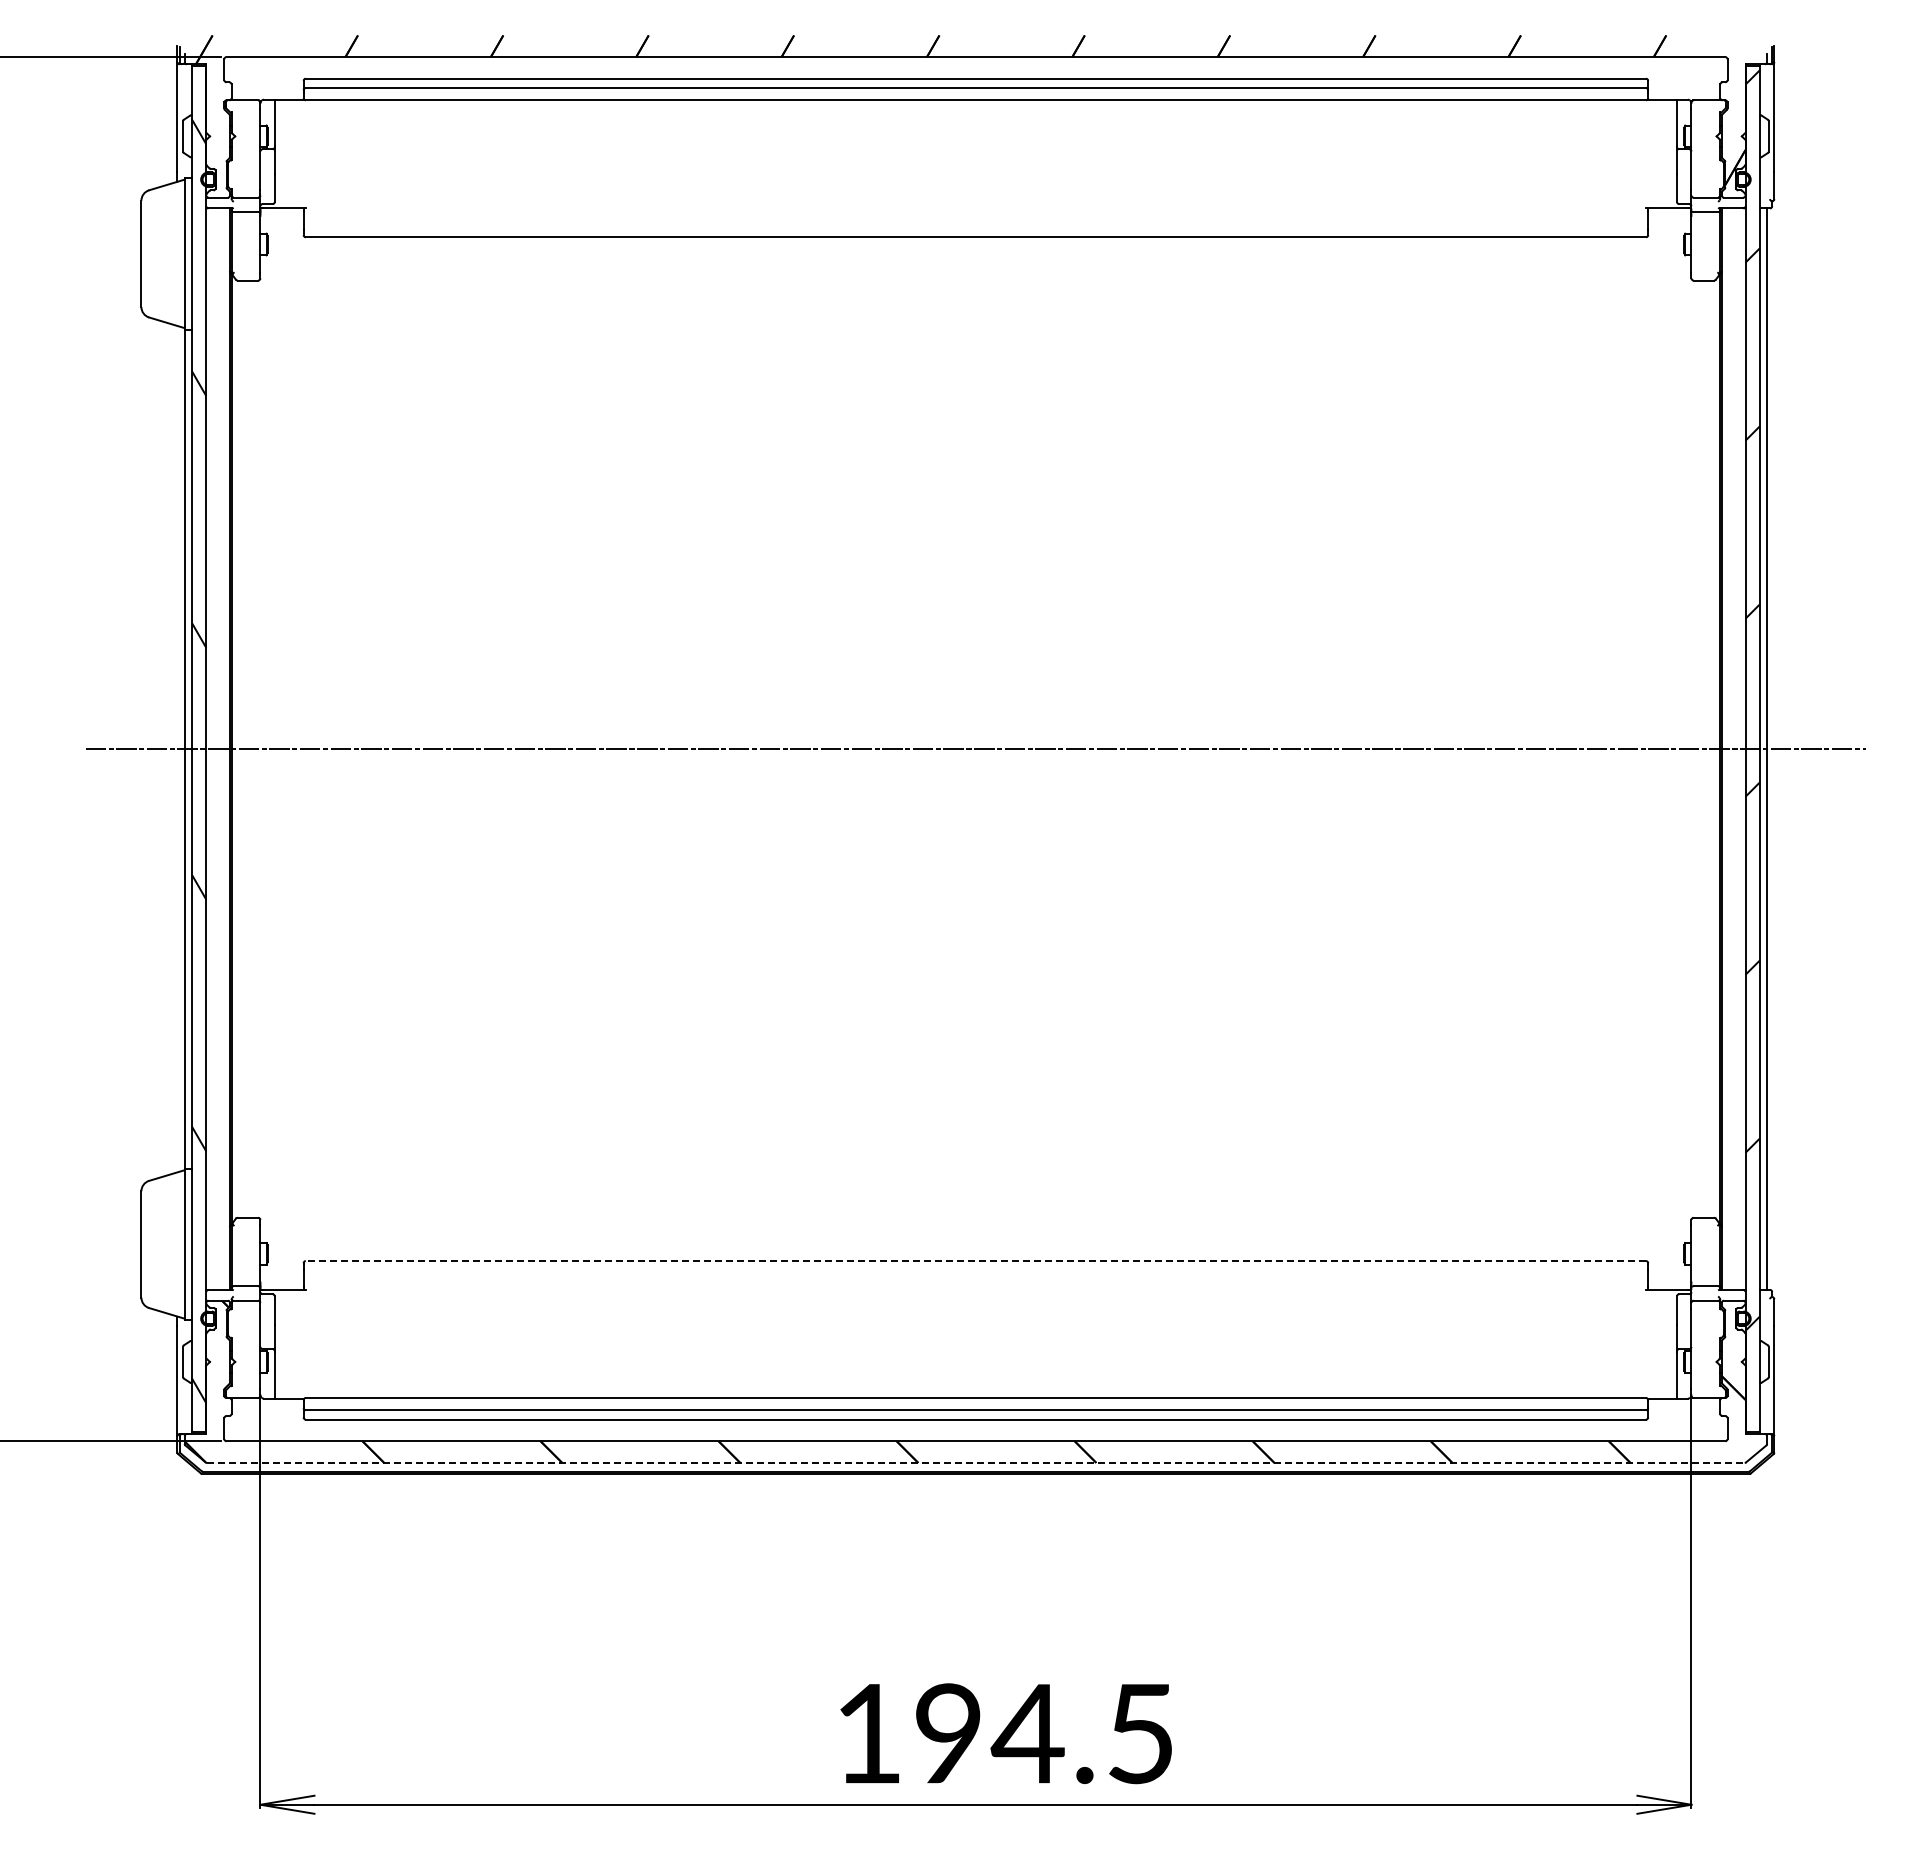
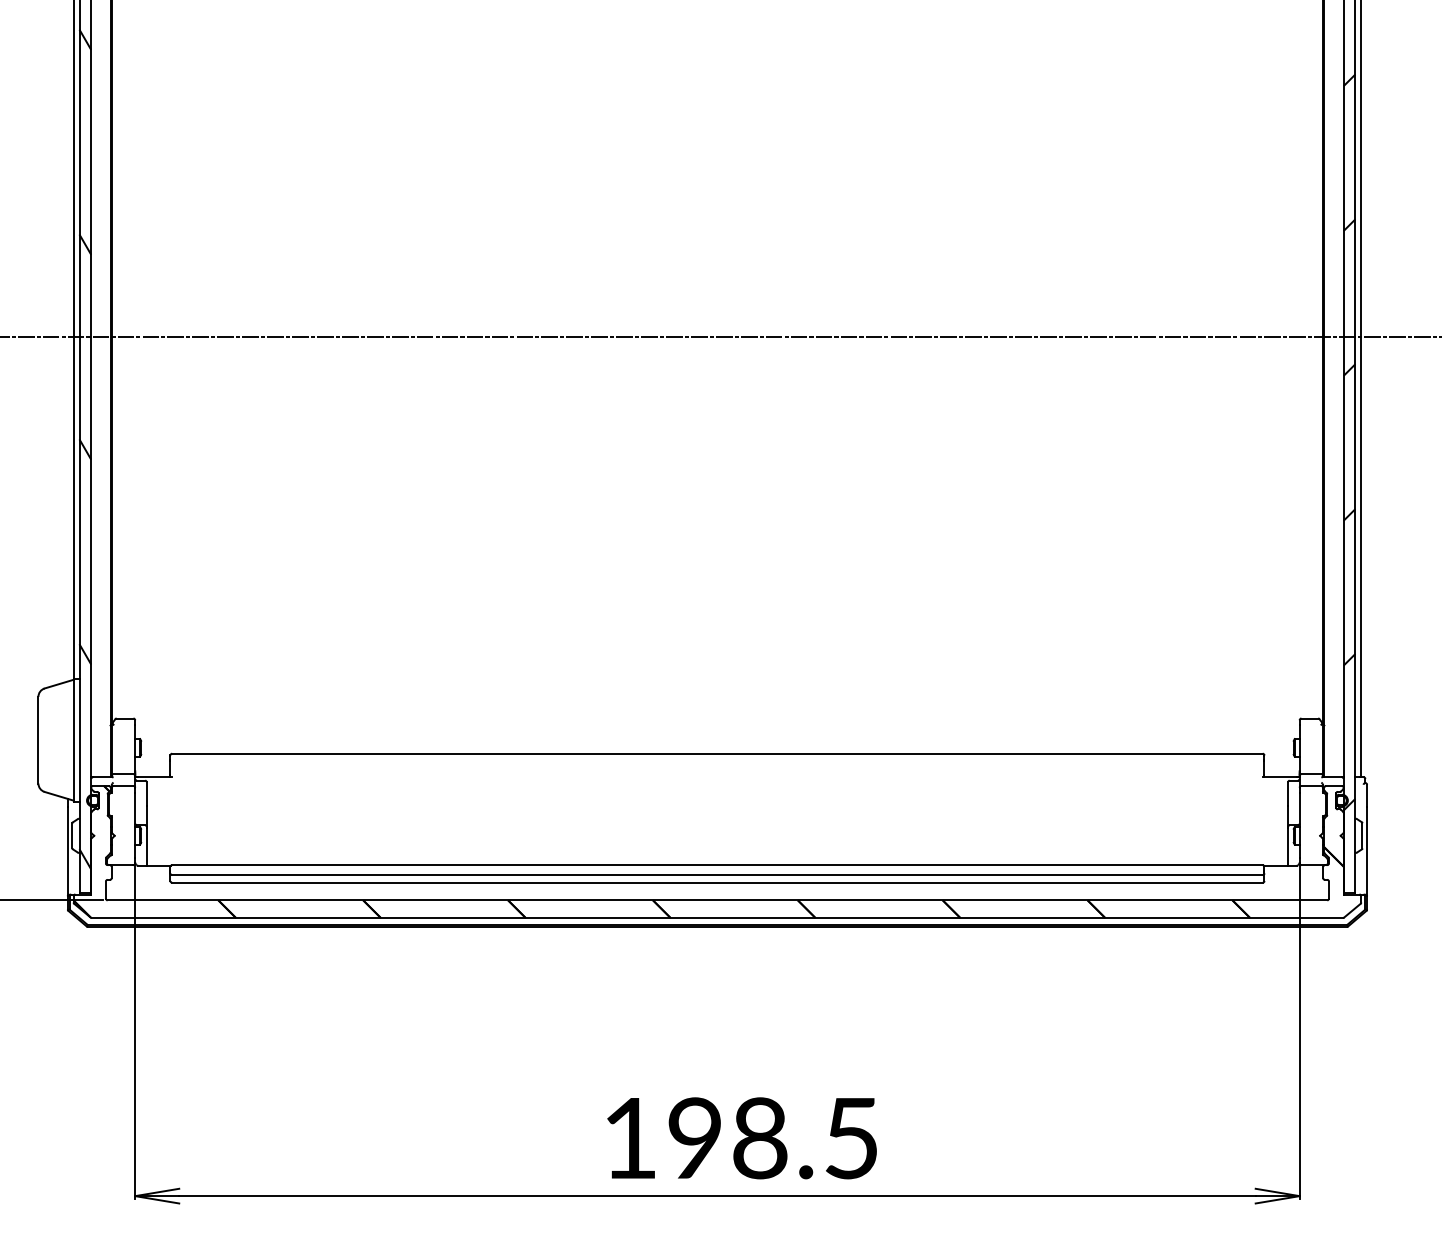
line: (975, 1261) -> (717, 754), dashed -> solid
line: (975, 1462) -> (717, 917), dashed -> solid
text: (1027, 1733) -> (759, 1138), 194.5 -> 198.5

